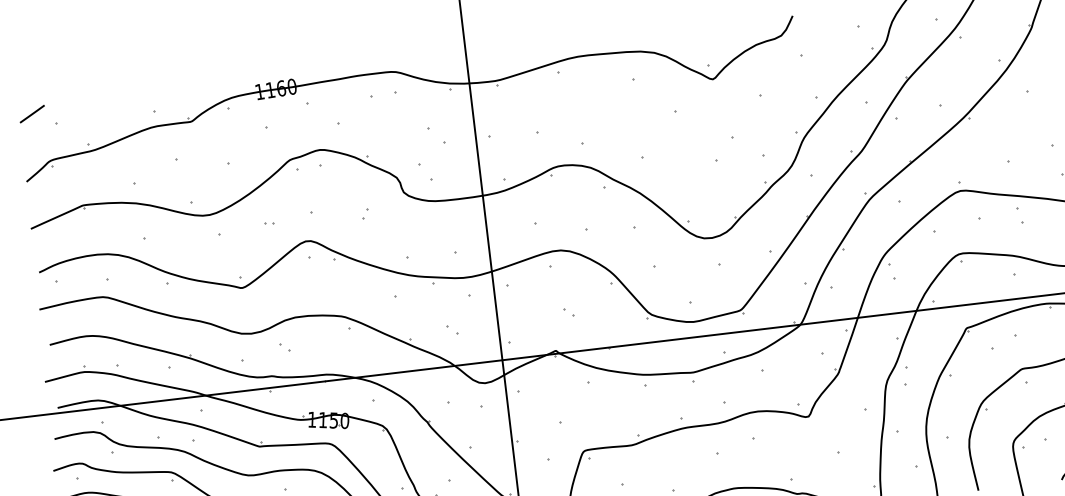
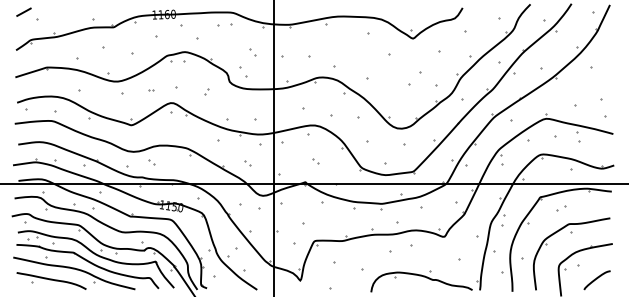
part: (437, 136) -> (252, 52), size x0.62
part: (1005, 343) -> (561, 208), size x0.62

